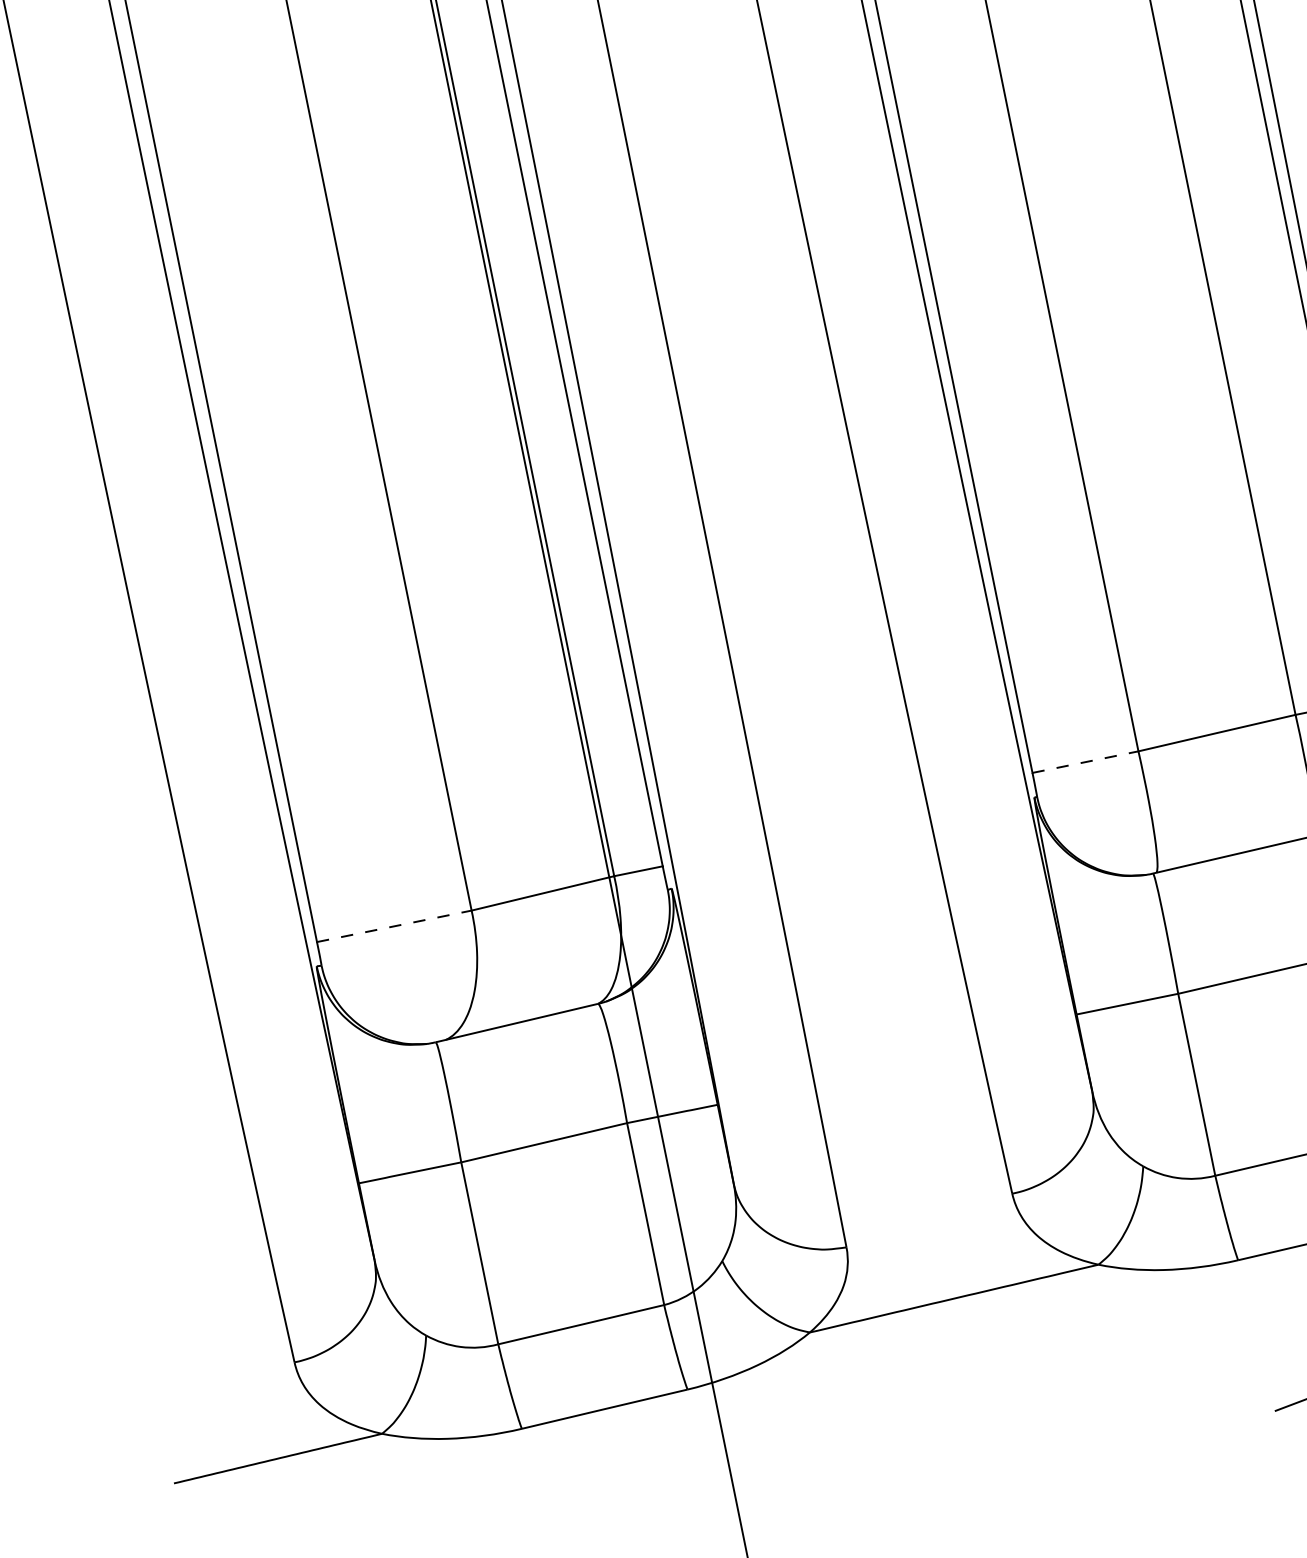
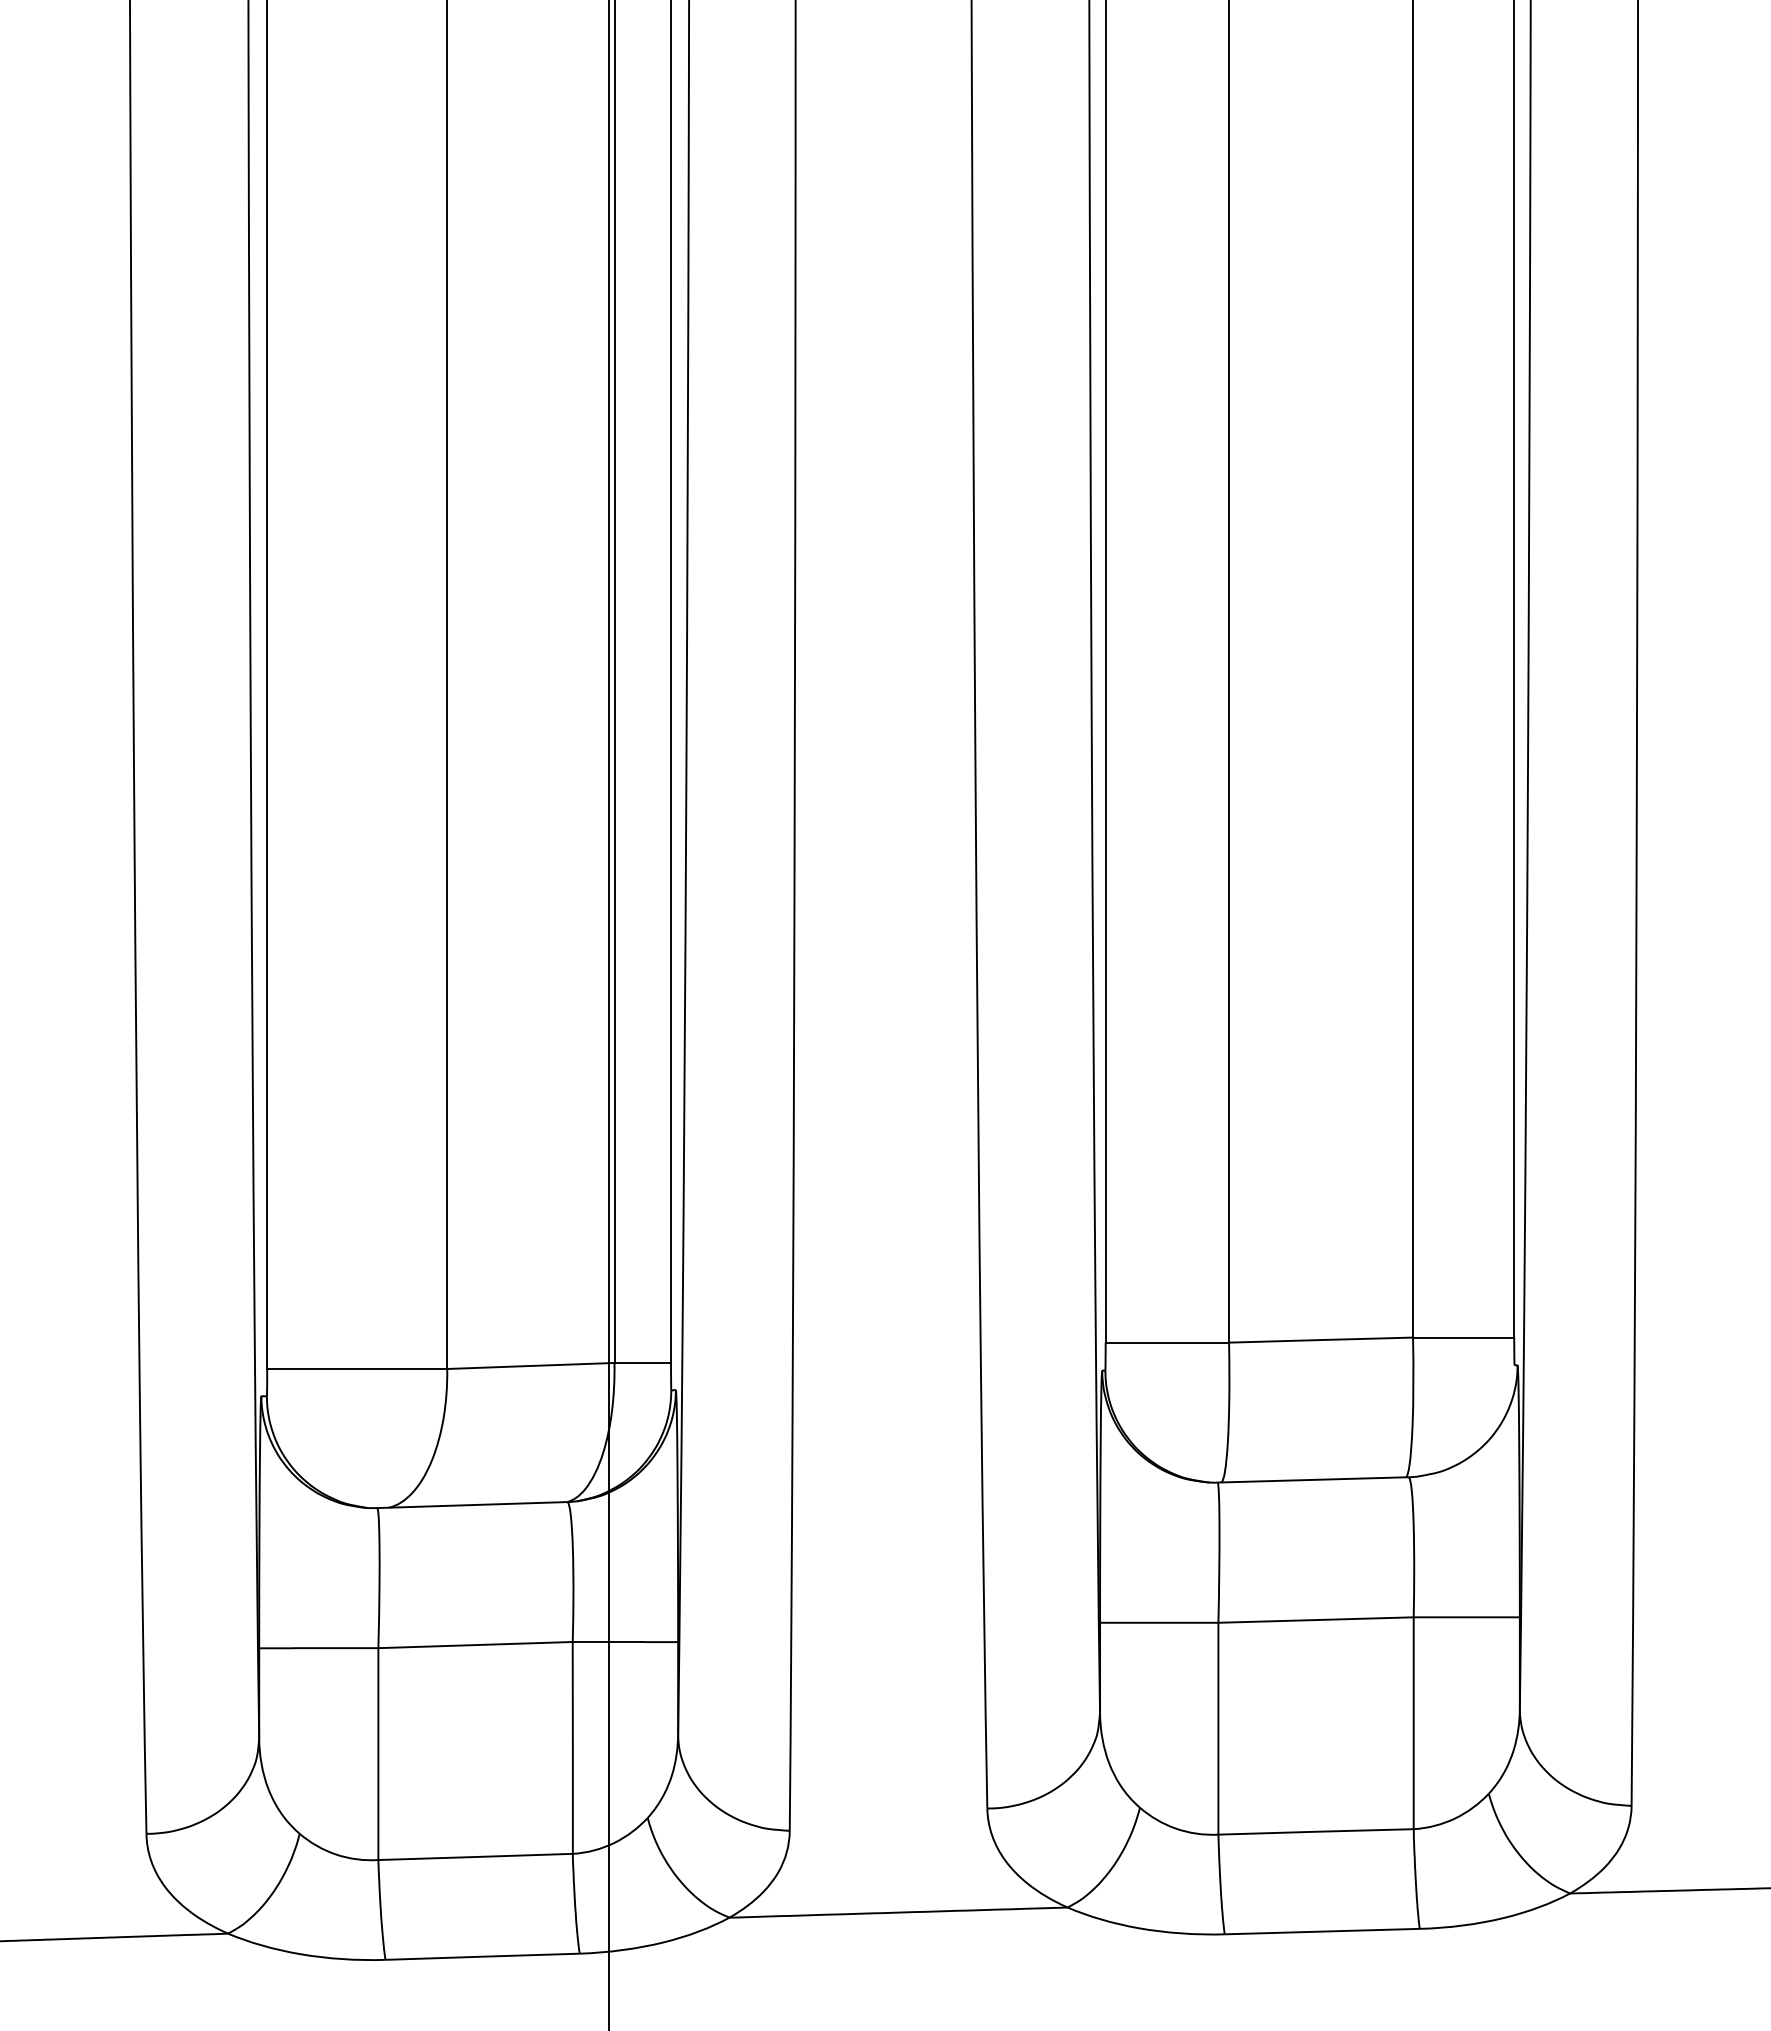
line: (1085, 761) -> (1167, 1342), dashed -> solid
line: (394, 926) -> (357, 1369), dashed -> solid

